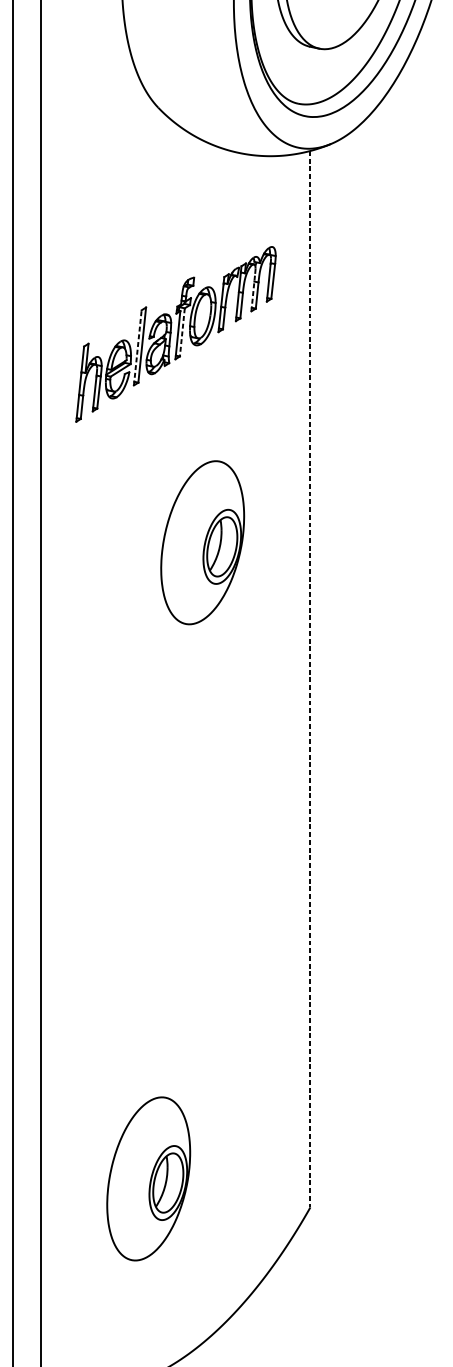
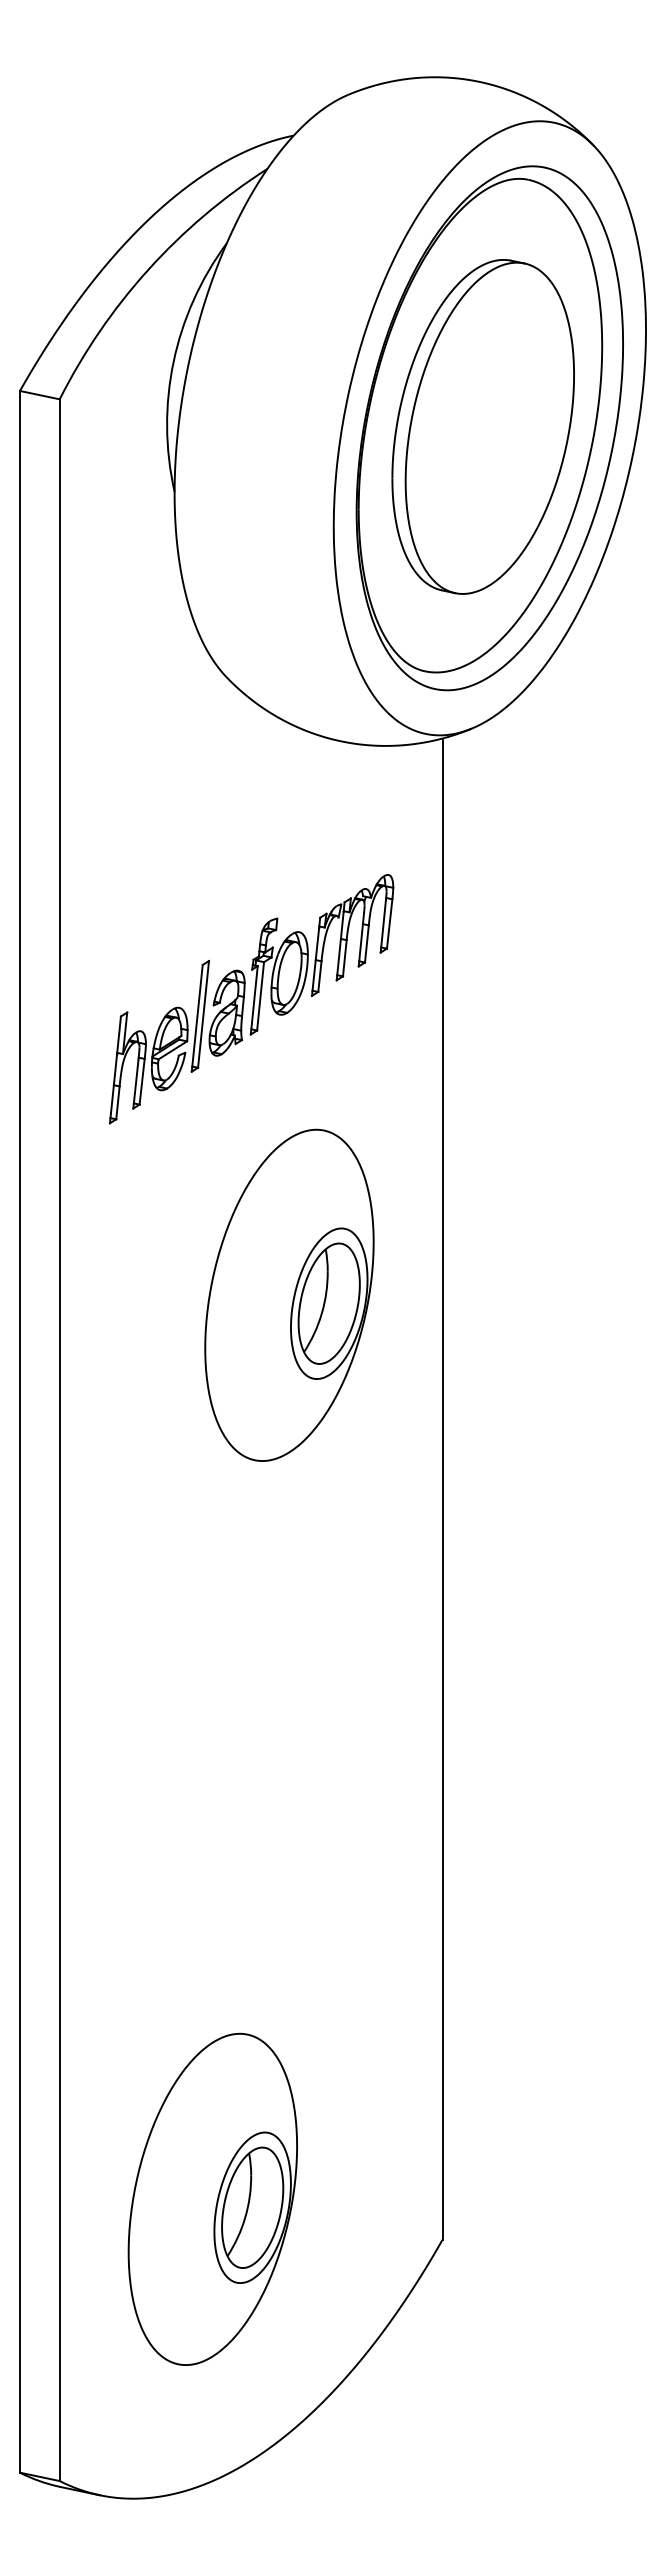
line: (253, 292) -> (361, 939), dashed -> solid
line: (182, 332) -> (260, 996), dashed -> solid
line: (137, 348) -> (197, 1018), dashed -> solid
part: (202, 542) -> (289, 1294), size x1.43
line: (310, 679) -> (442, 1489), dashed -> solid
part: (148, 1178) -> (212, 2198), size x1.43

